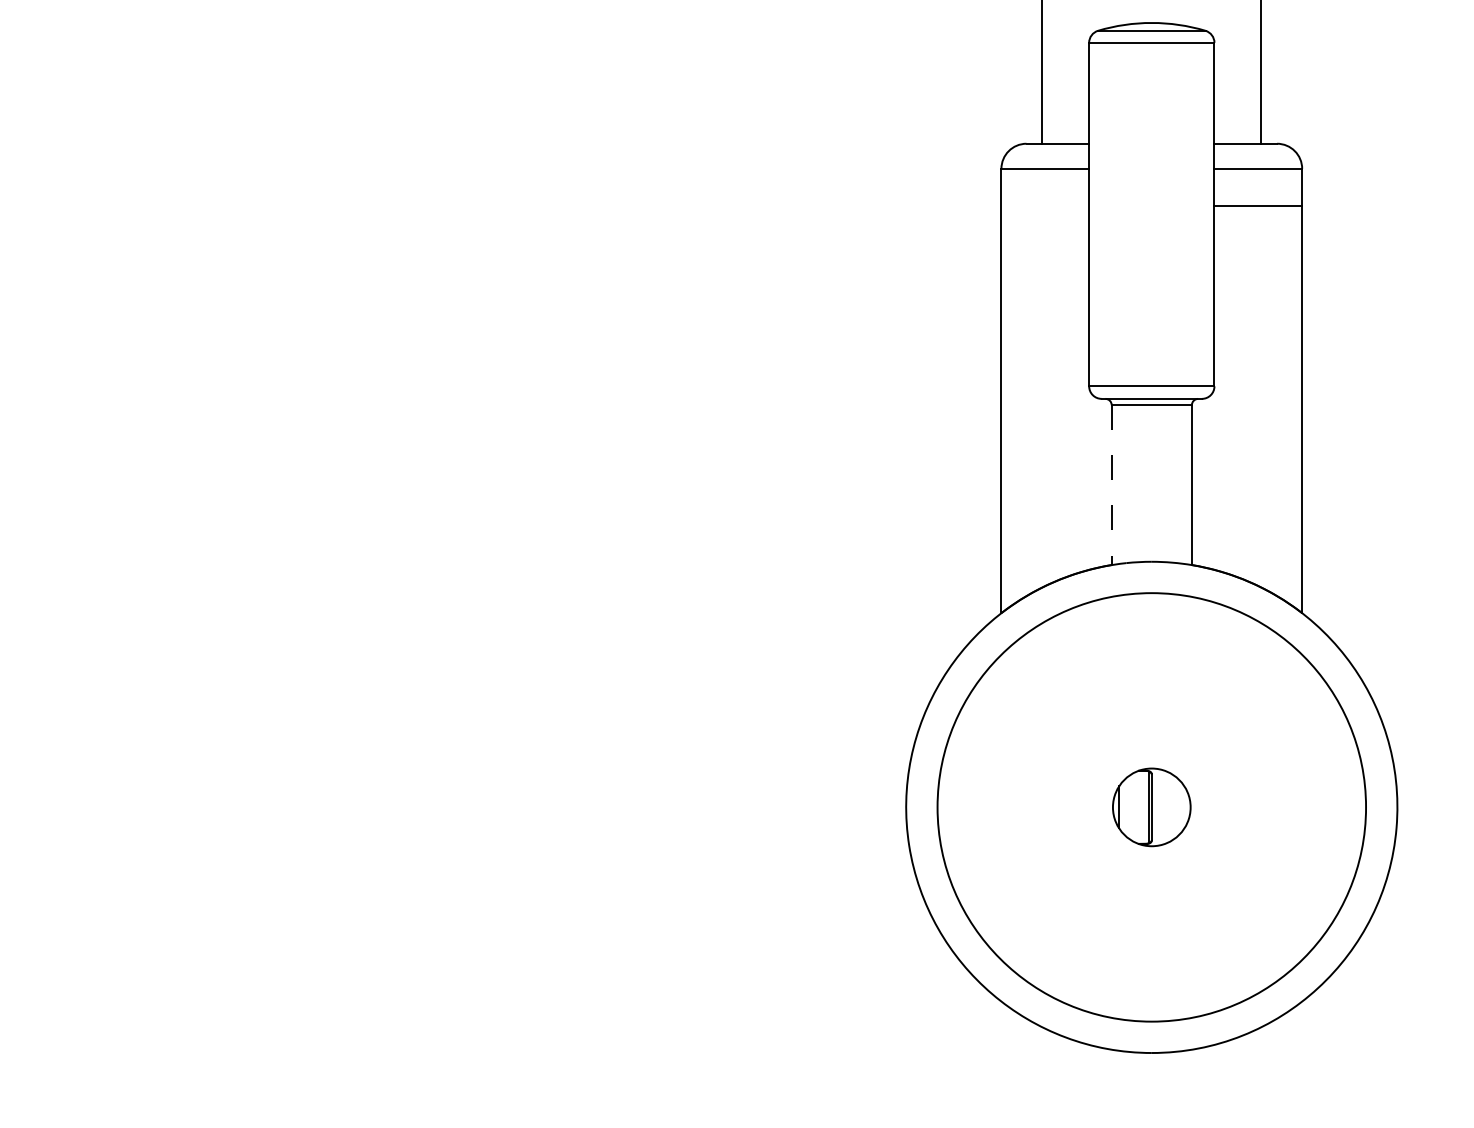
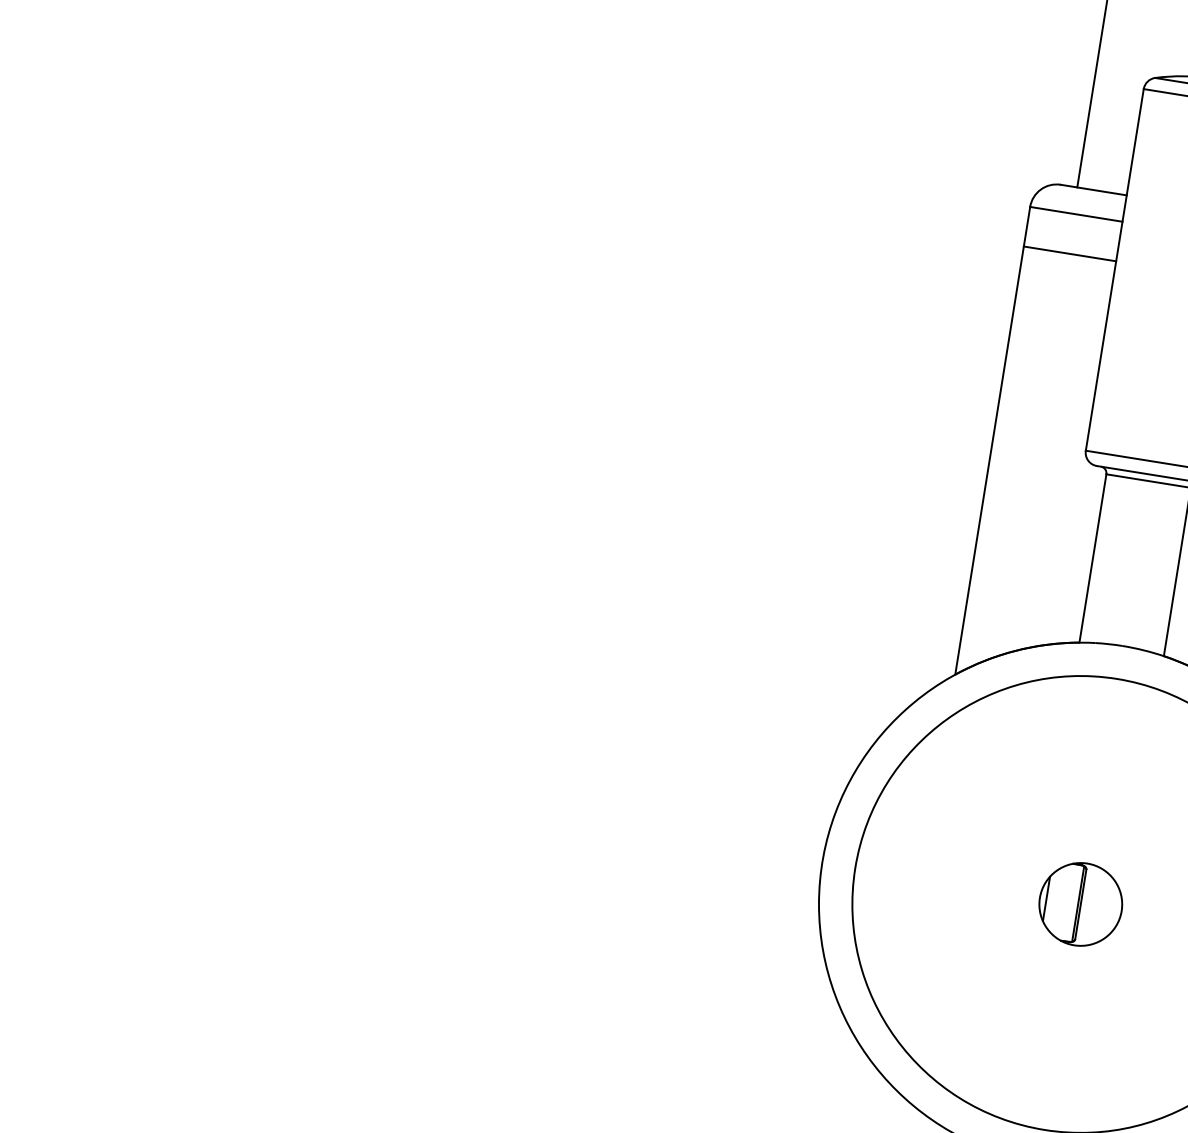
line: (1045, 206) -> (1070, 254), added
line: (1111, 485) -> (1092, 558), dashed -> solid

